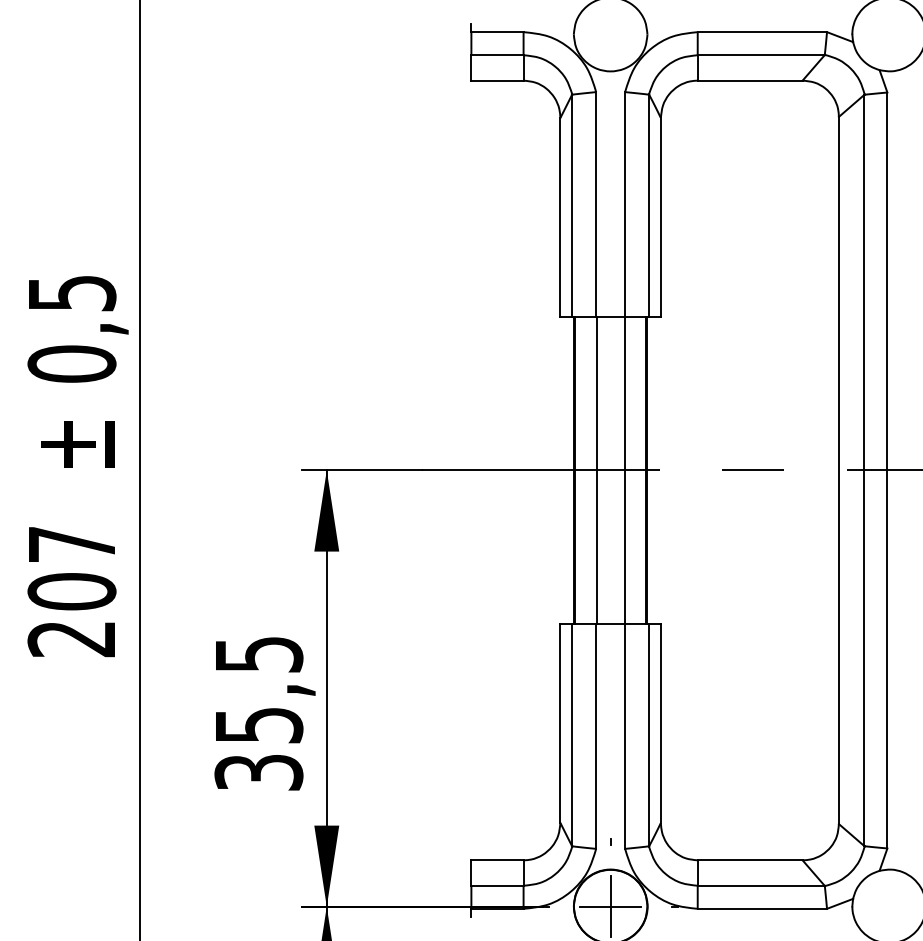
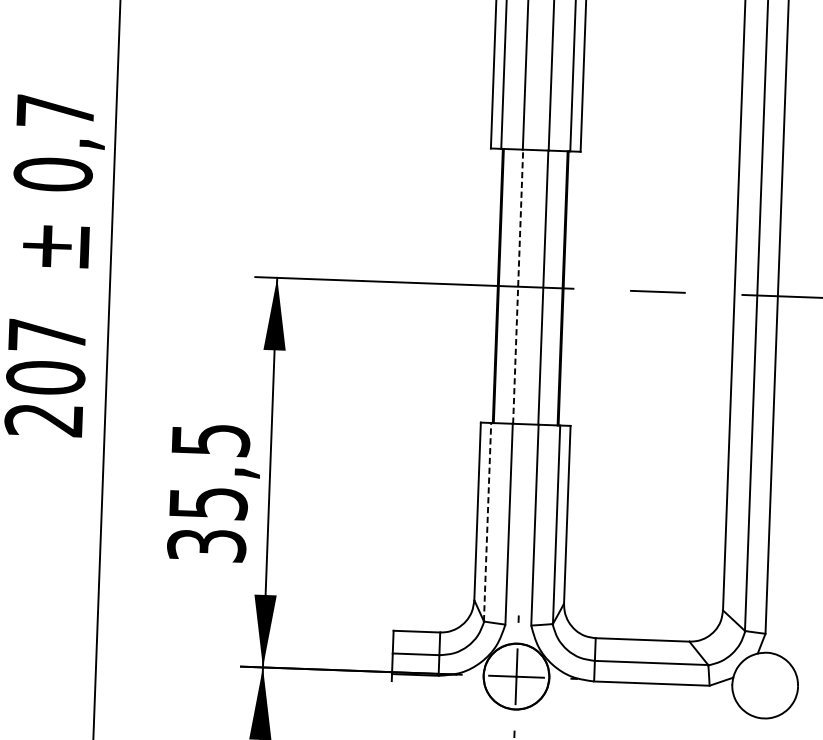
text: (72, 293) -> (55, 111), 0,5 -> 0,7
line: (596, 470) -> (518, 286), solid -> dashed
line: (571, 734) -> (487, 521), solid -> dashed

